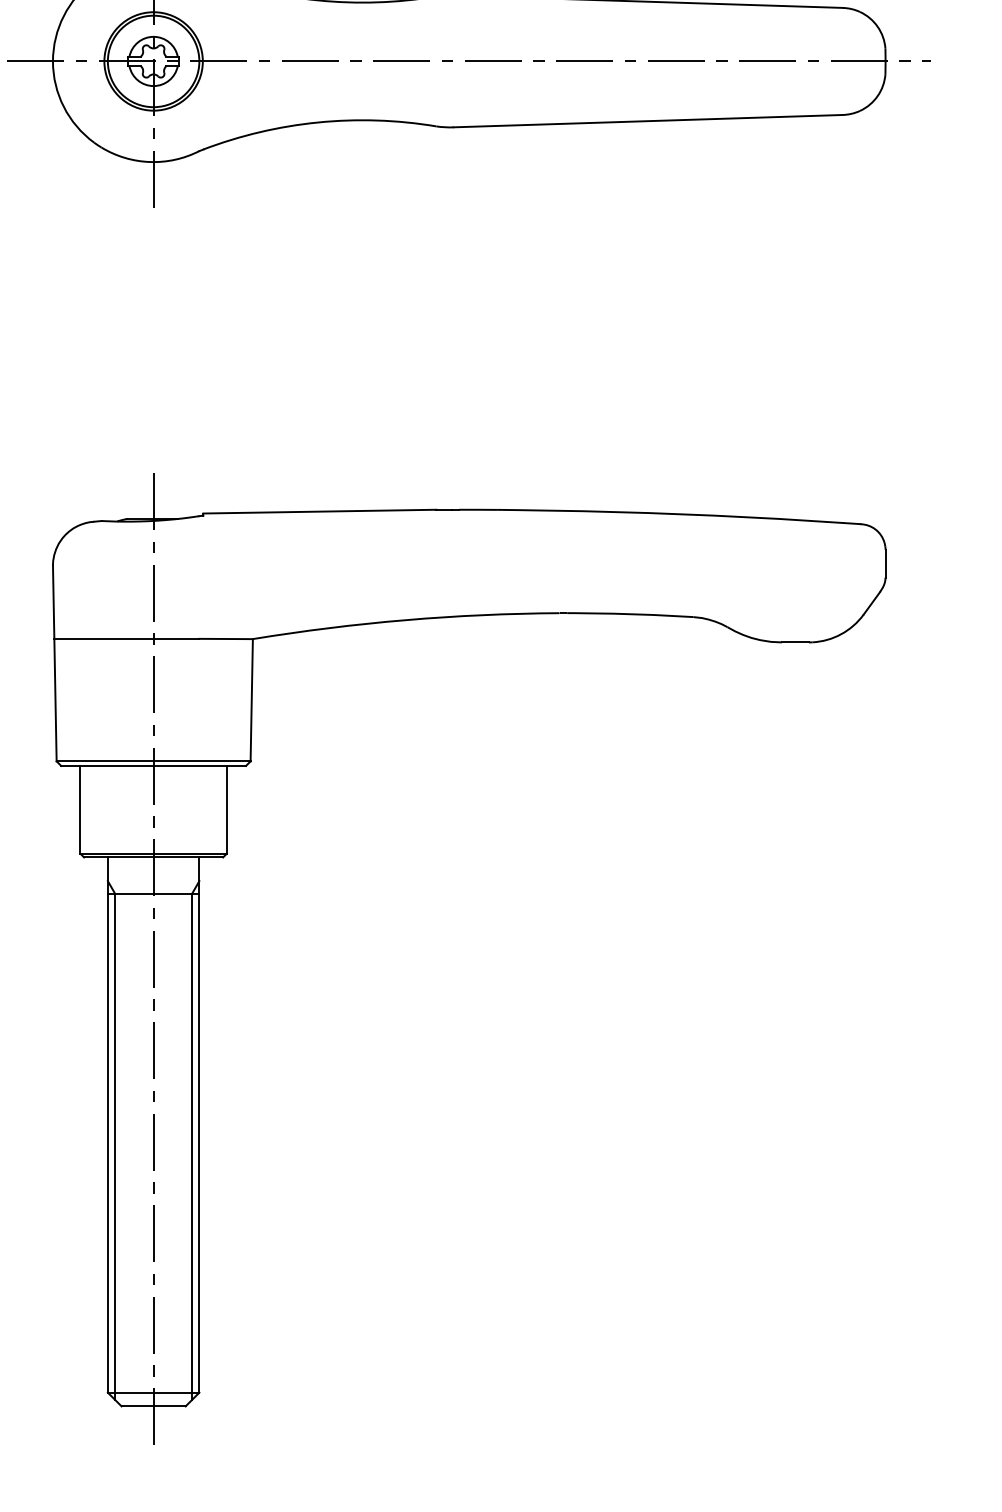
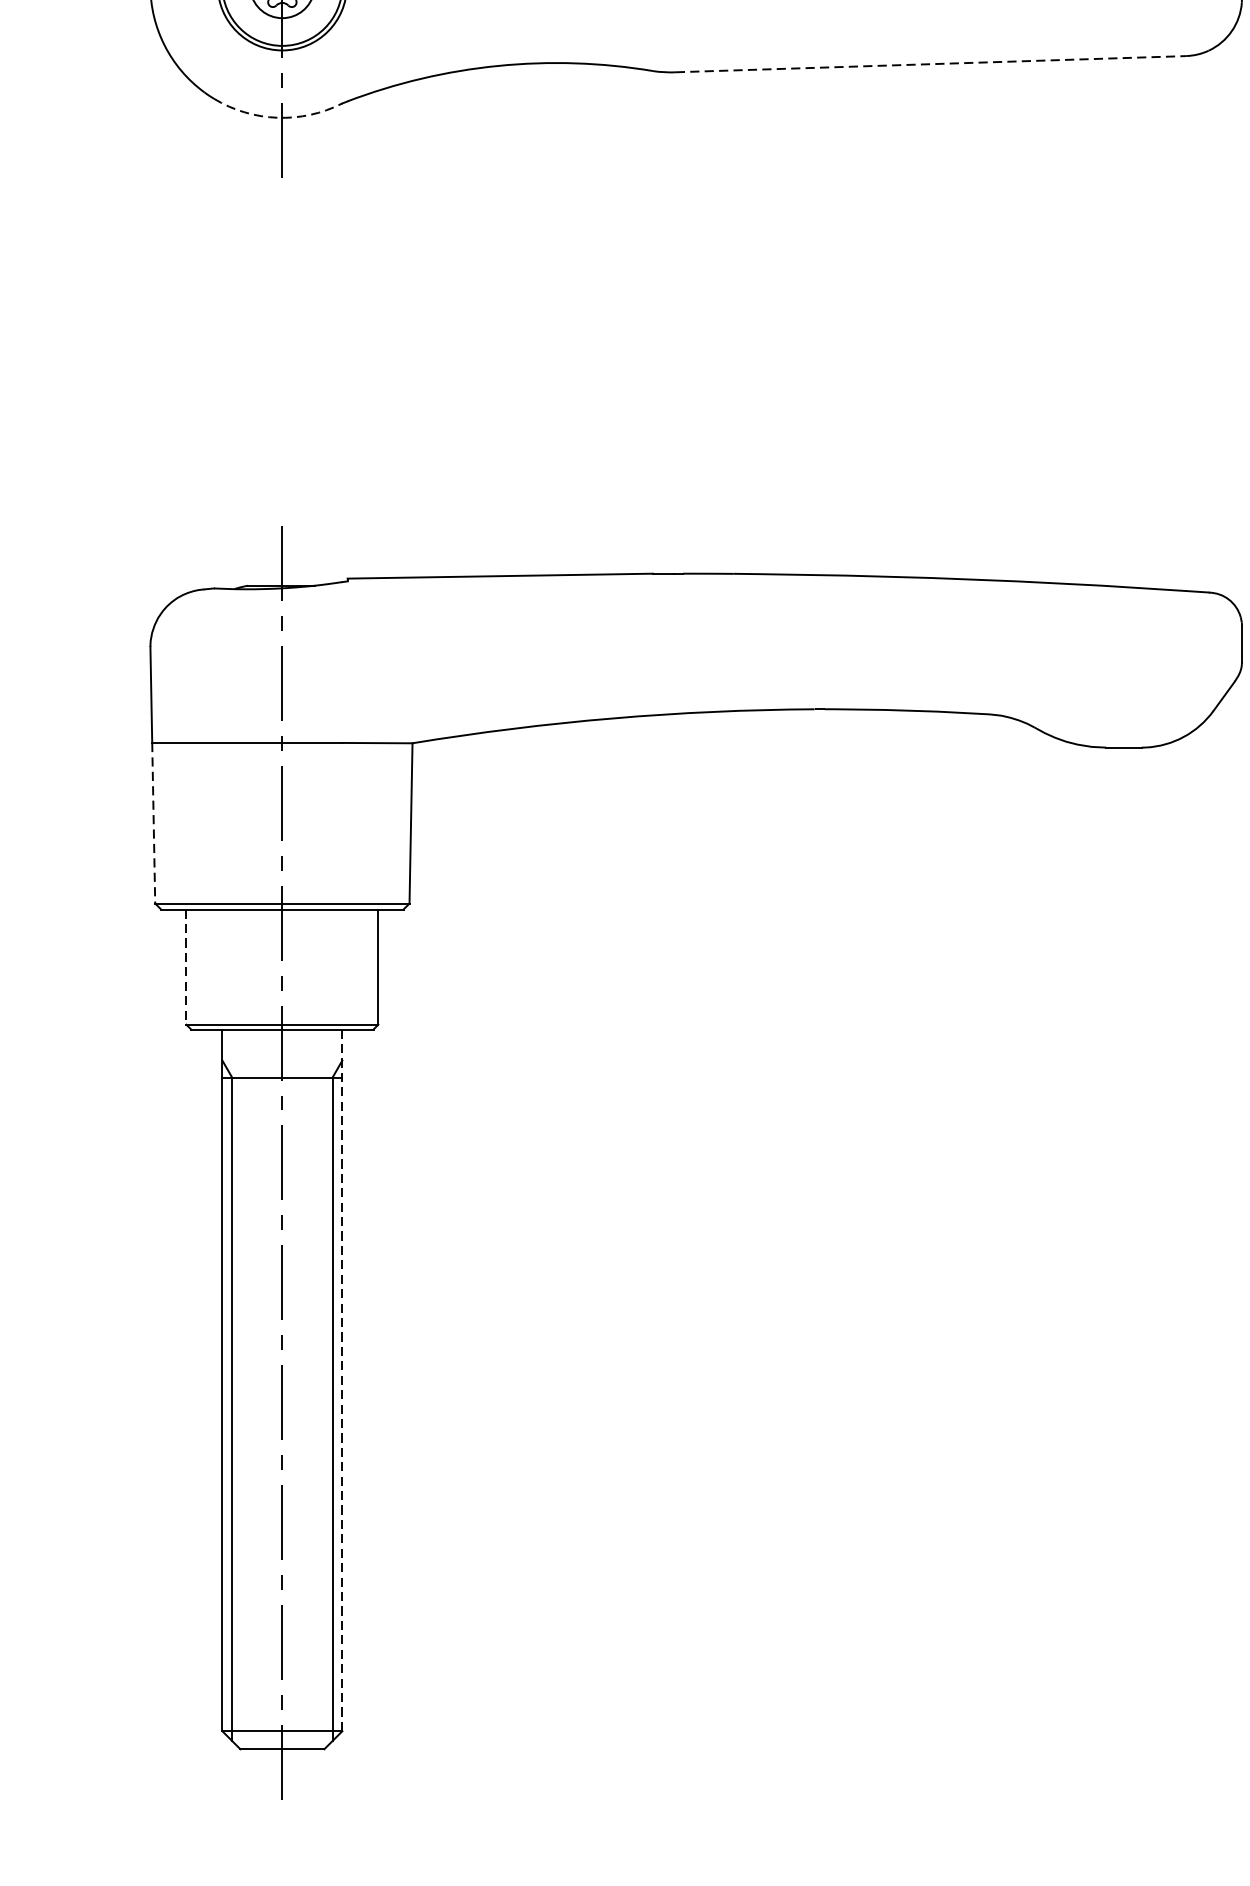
line: (648, 121) -> (931, 64), solid -> dashed
arc: (149, 162) -> (276, 118), solid -> dashed
line: (55, 700) -> (153, 823), solid -> dashed
line: (80, 809) -> (186, 966), solid -> dashed
line: (199, 1125) -> (342, 1380), solid -> dashed

